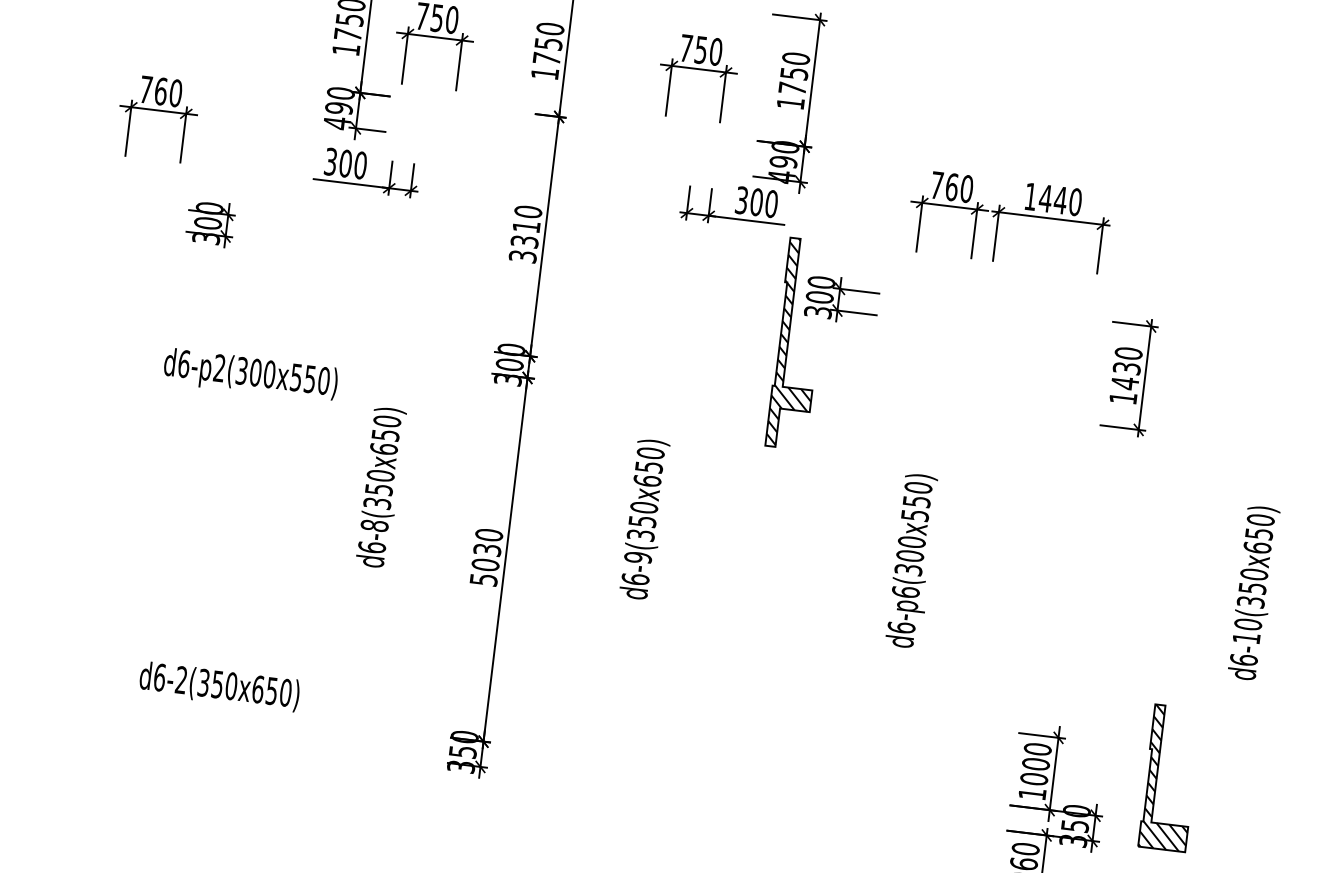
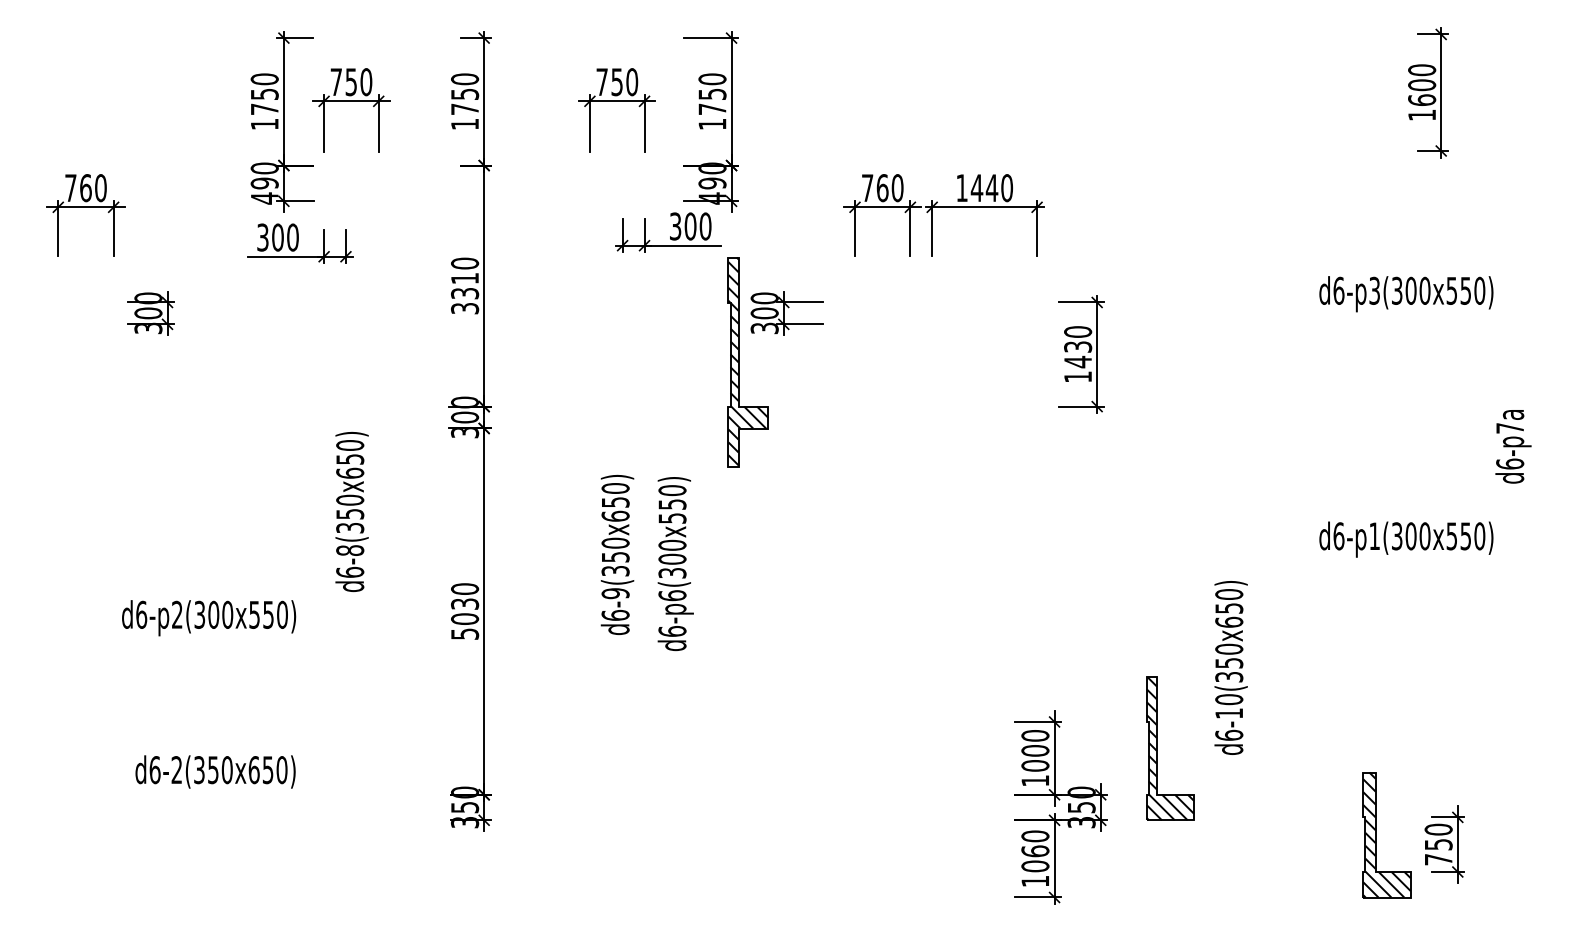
text: (251, 375) -> (209, 618), moved
text: (380, 487) -> (351, 511), moved
text: (912, 561) -> (675, 564), moved
text: (1253, 592) -> (1230, 667), moved

